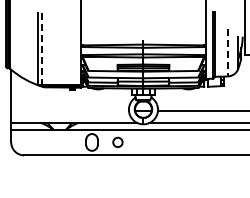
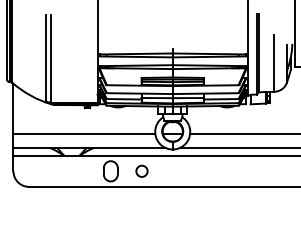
line: (42, 49) -> (51, 59), dashed -> solid
line: (227, 52) -> (273, 62), dashed -> solid
line: (70, 111) -> (84, 134), added

